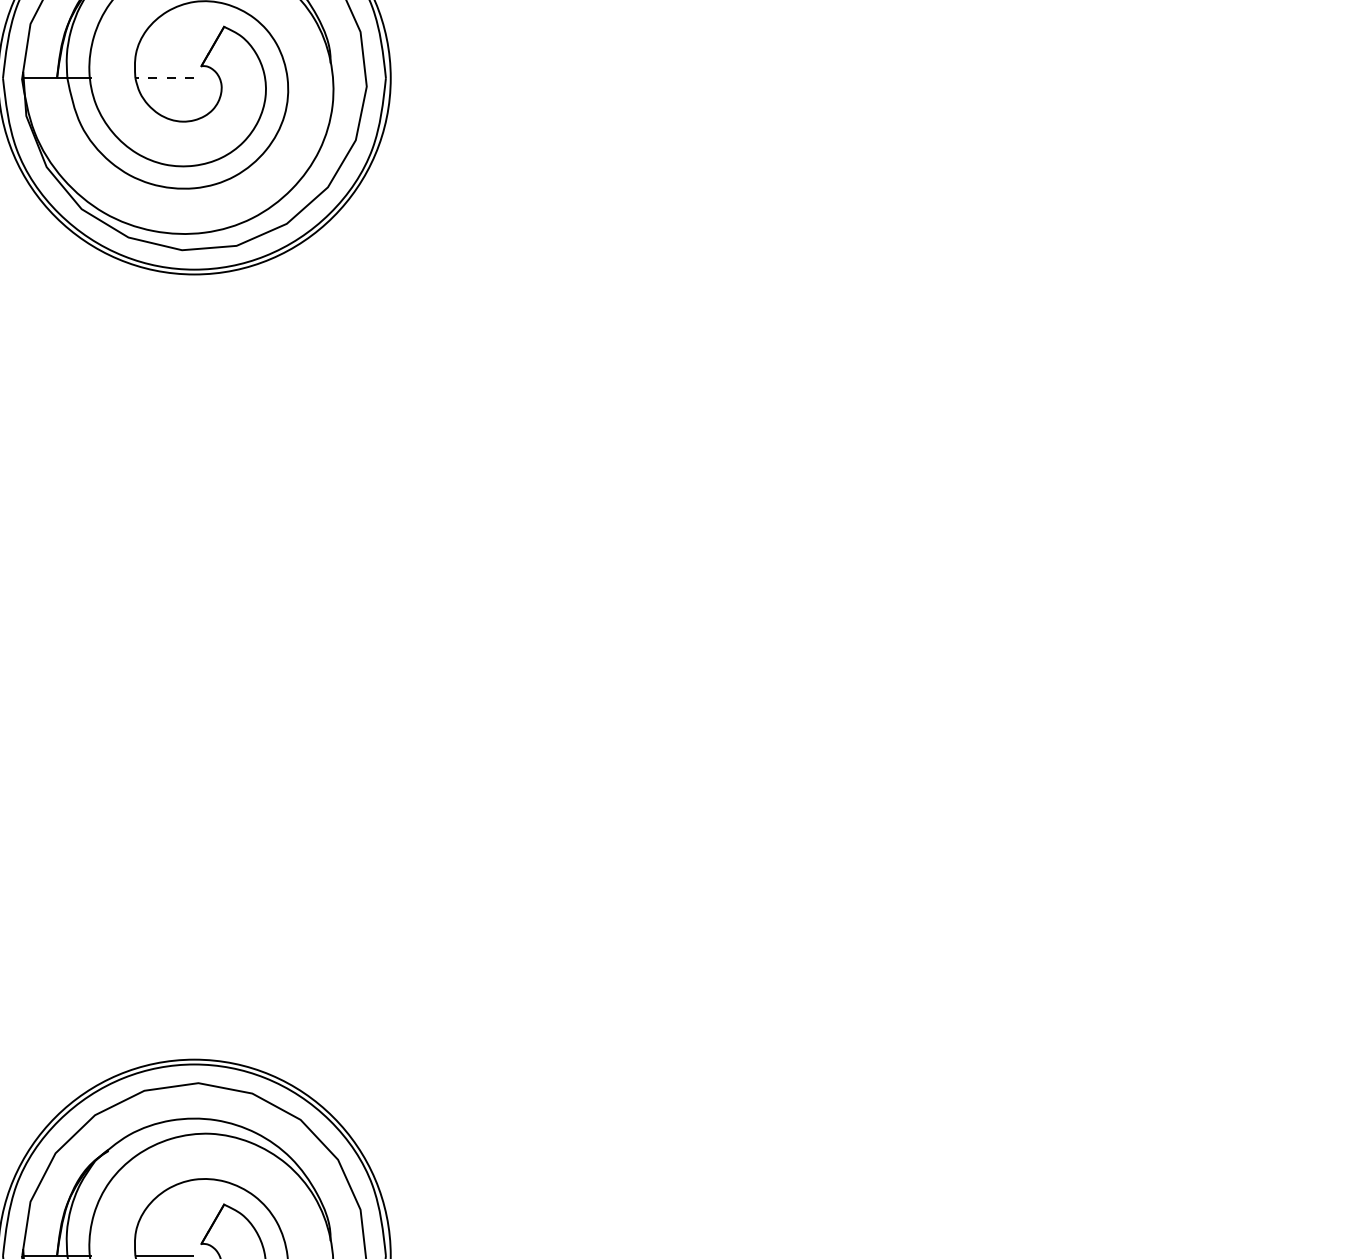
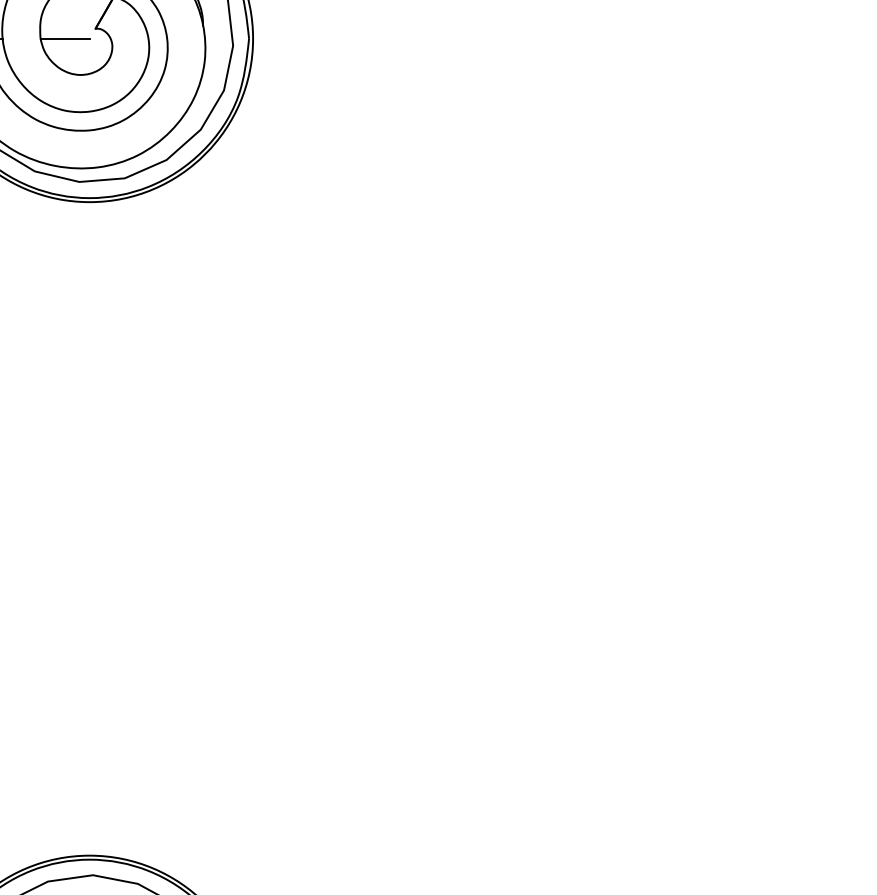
line: (164, 78) -> (64, 39), dashed -> solid

